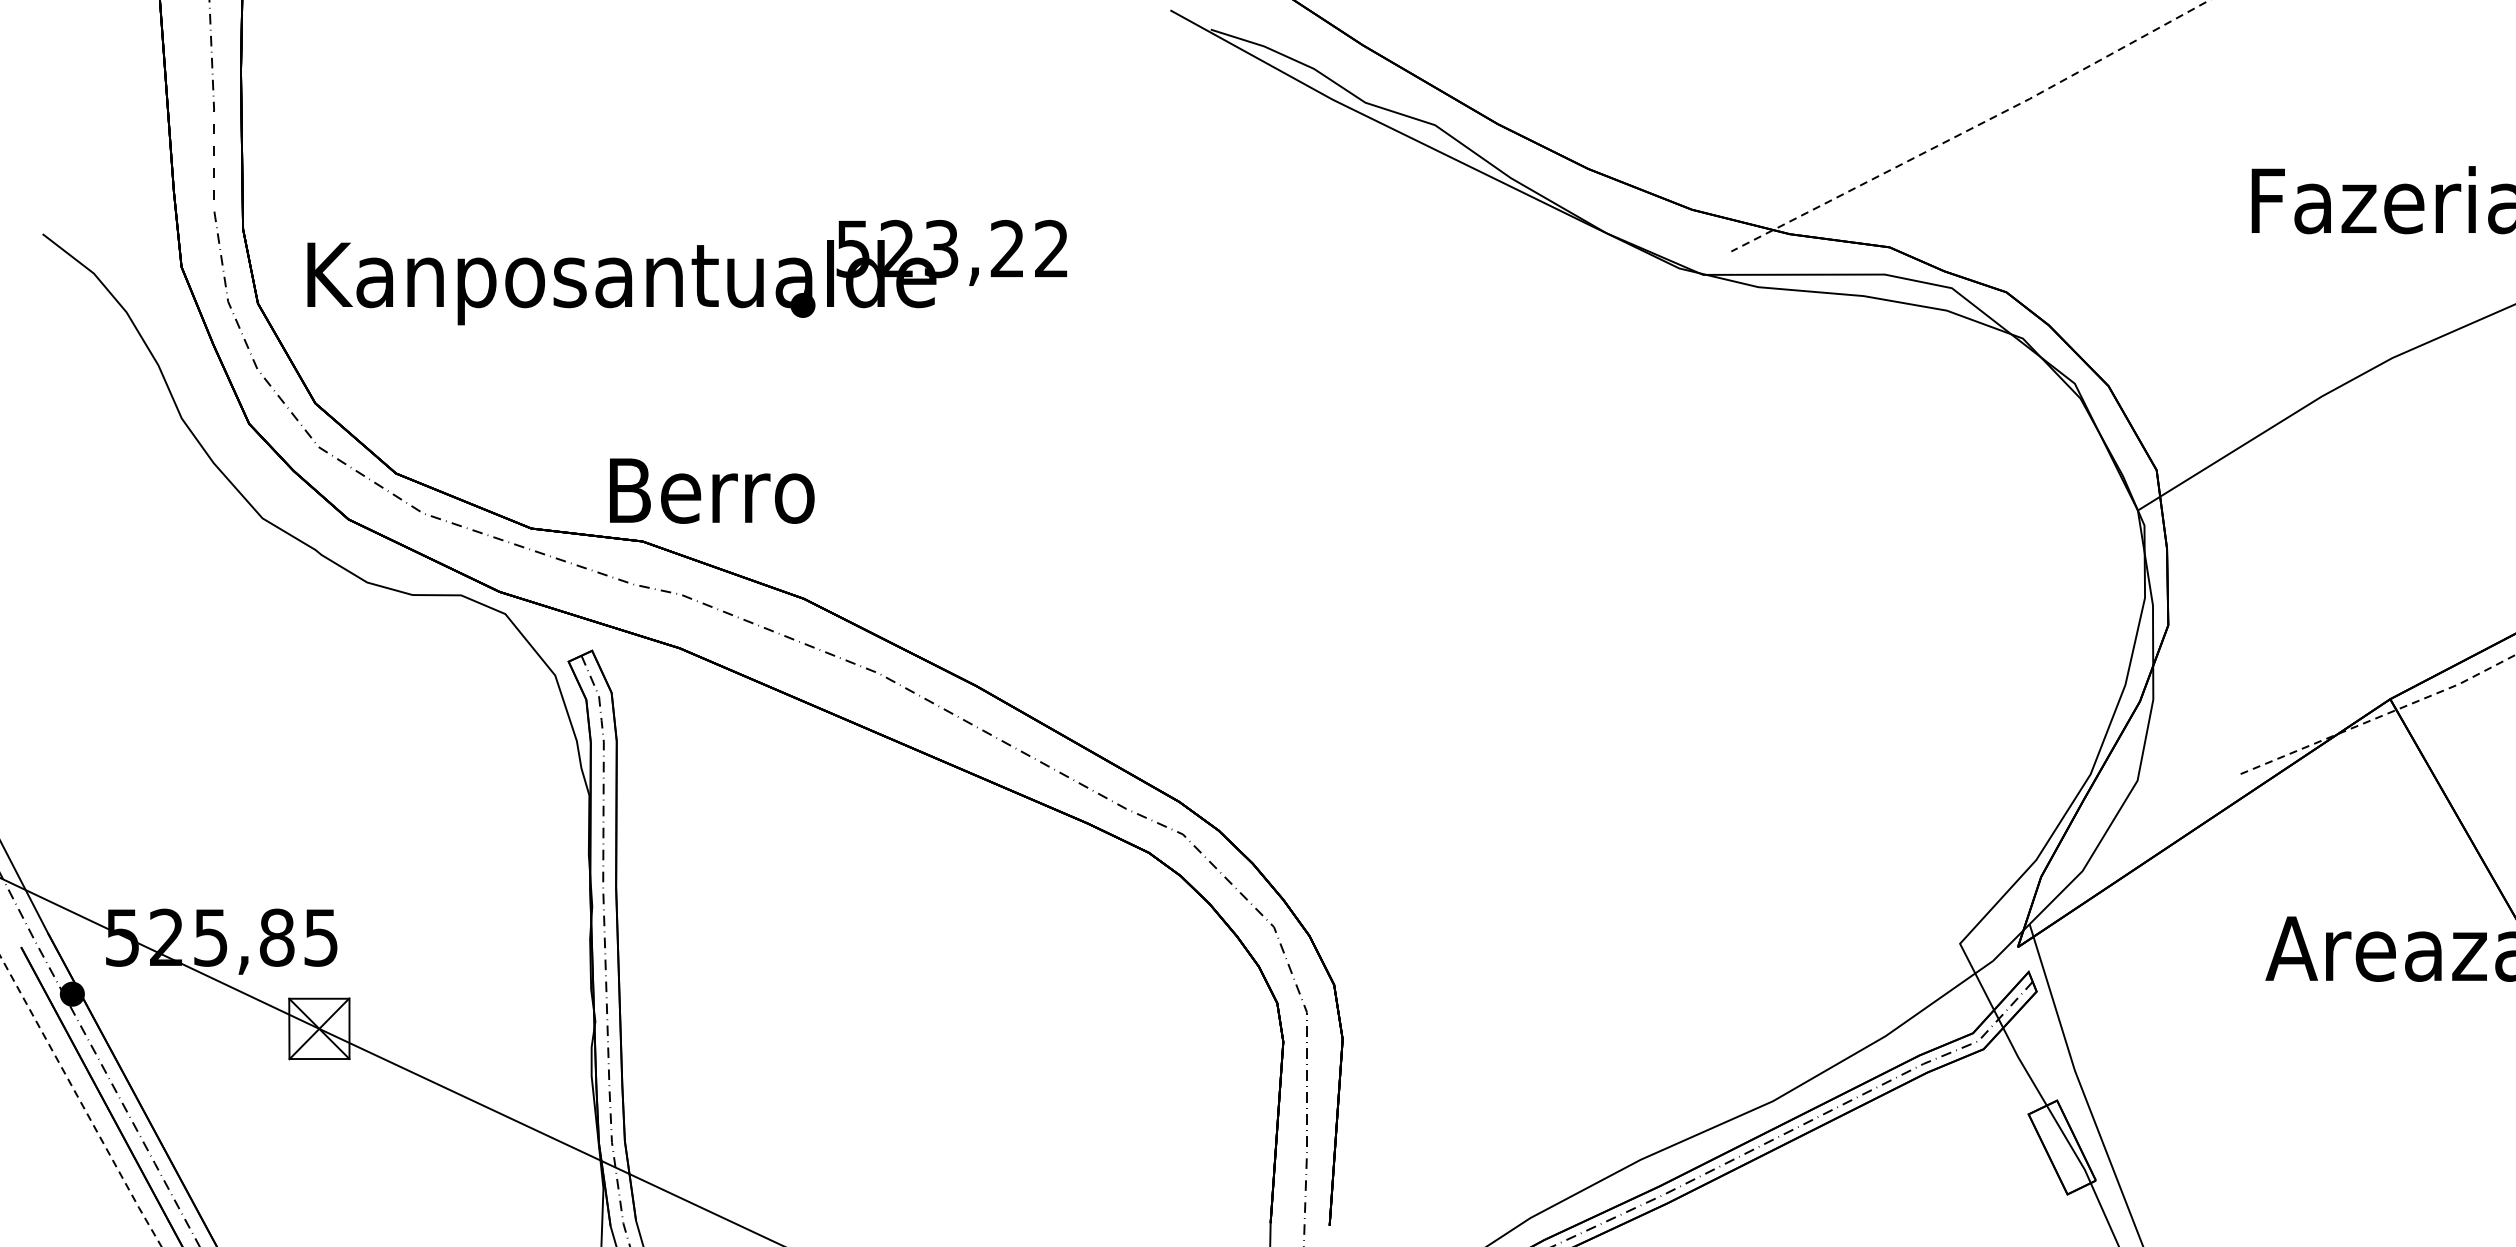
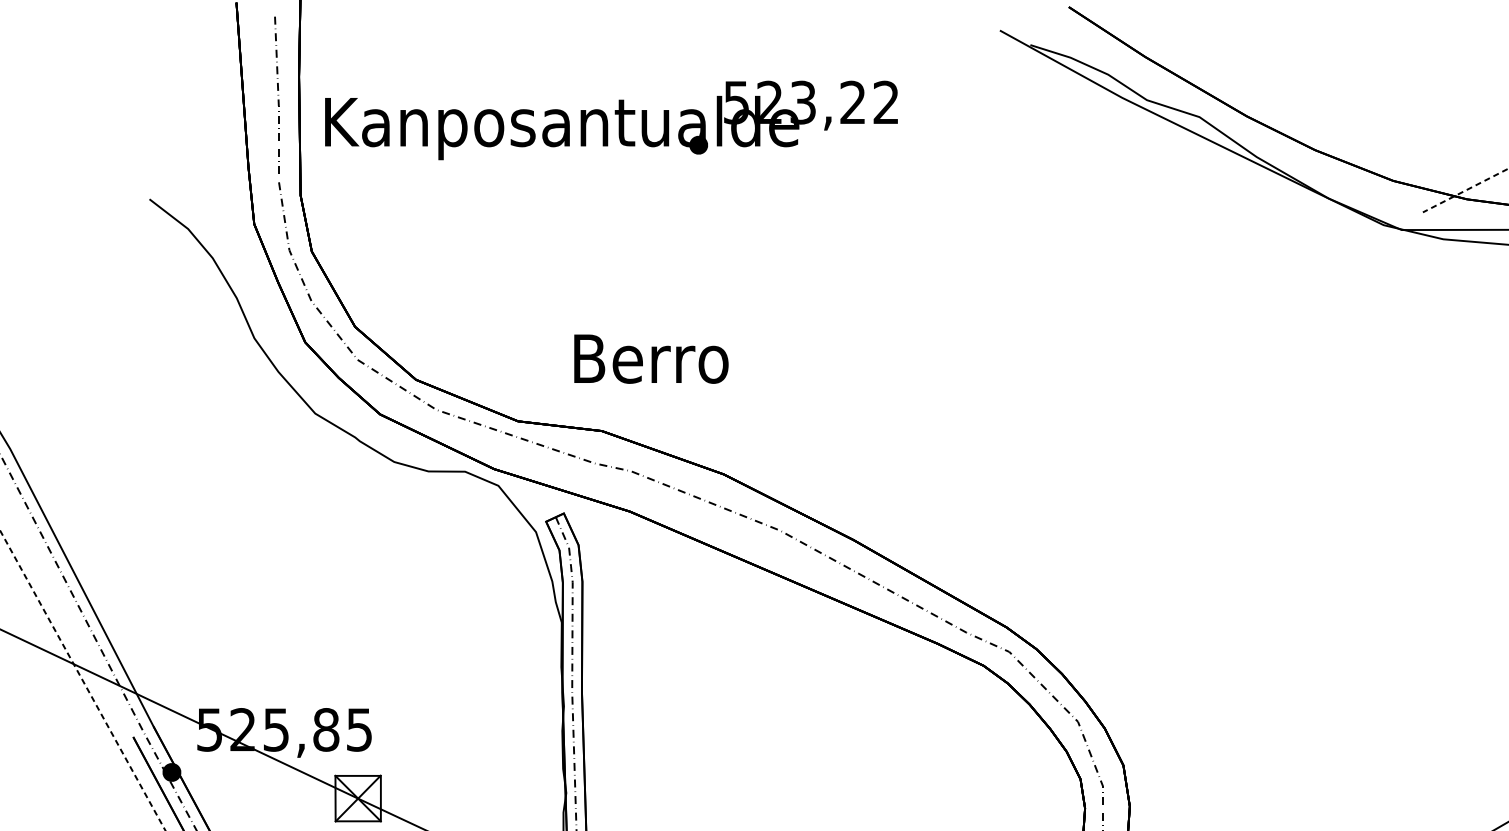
text: (686, 272) -> (610, 120), moved
text: (712, 490) -> (651, 358), moved

